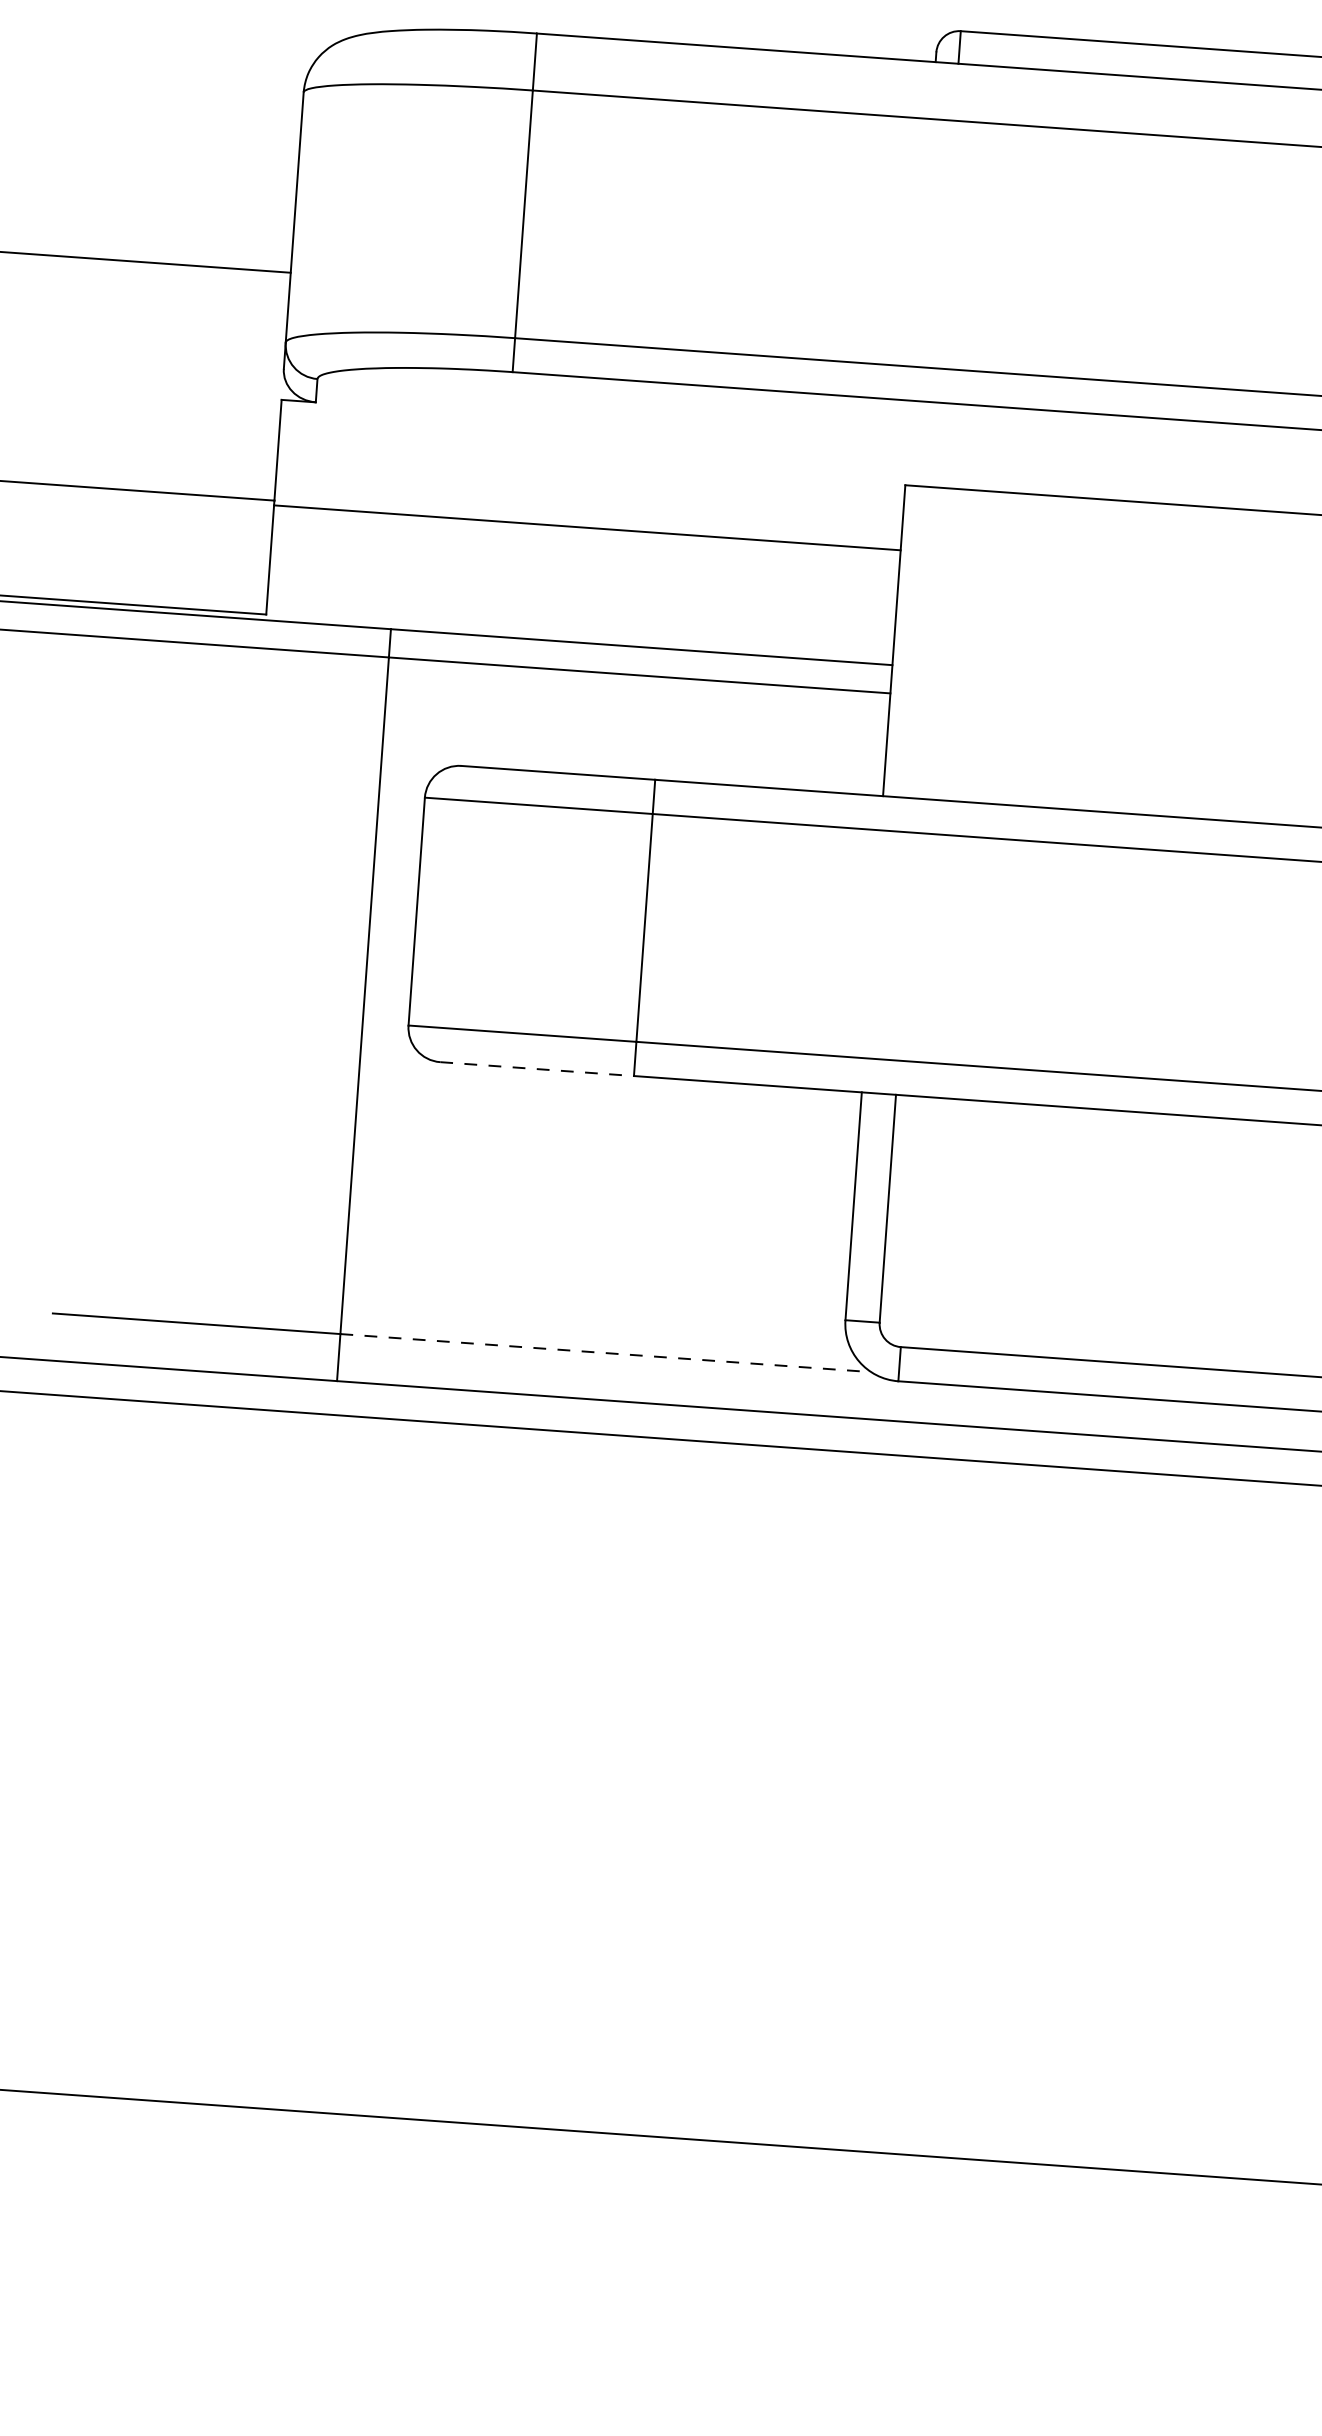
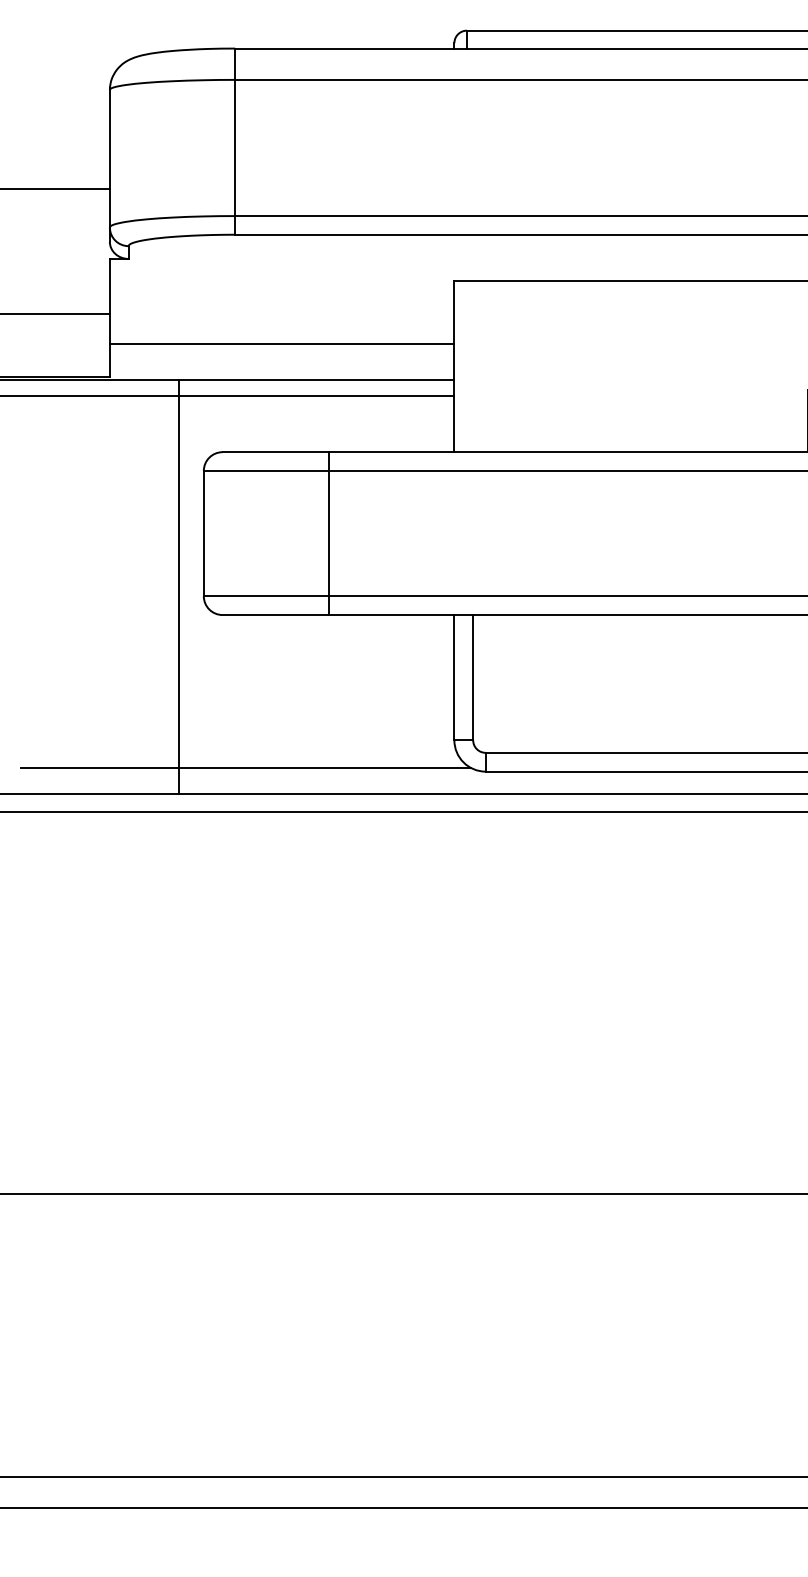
line: (586, 528) -> (281, 344), moved
line: (538, 1070) -> (276, 615), dashed -> solid
line: (605, 1352) -> (324, 767), dashed -> solid

